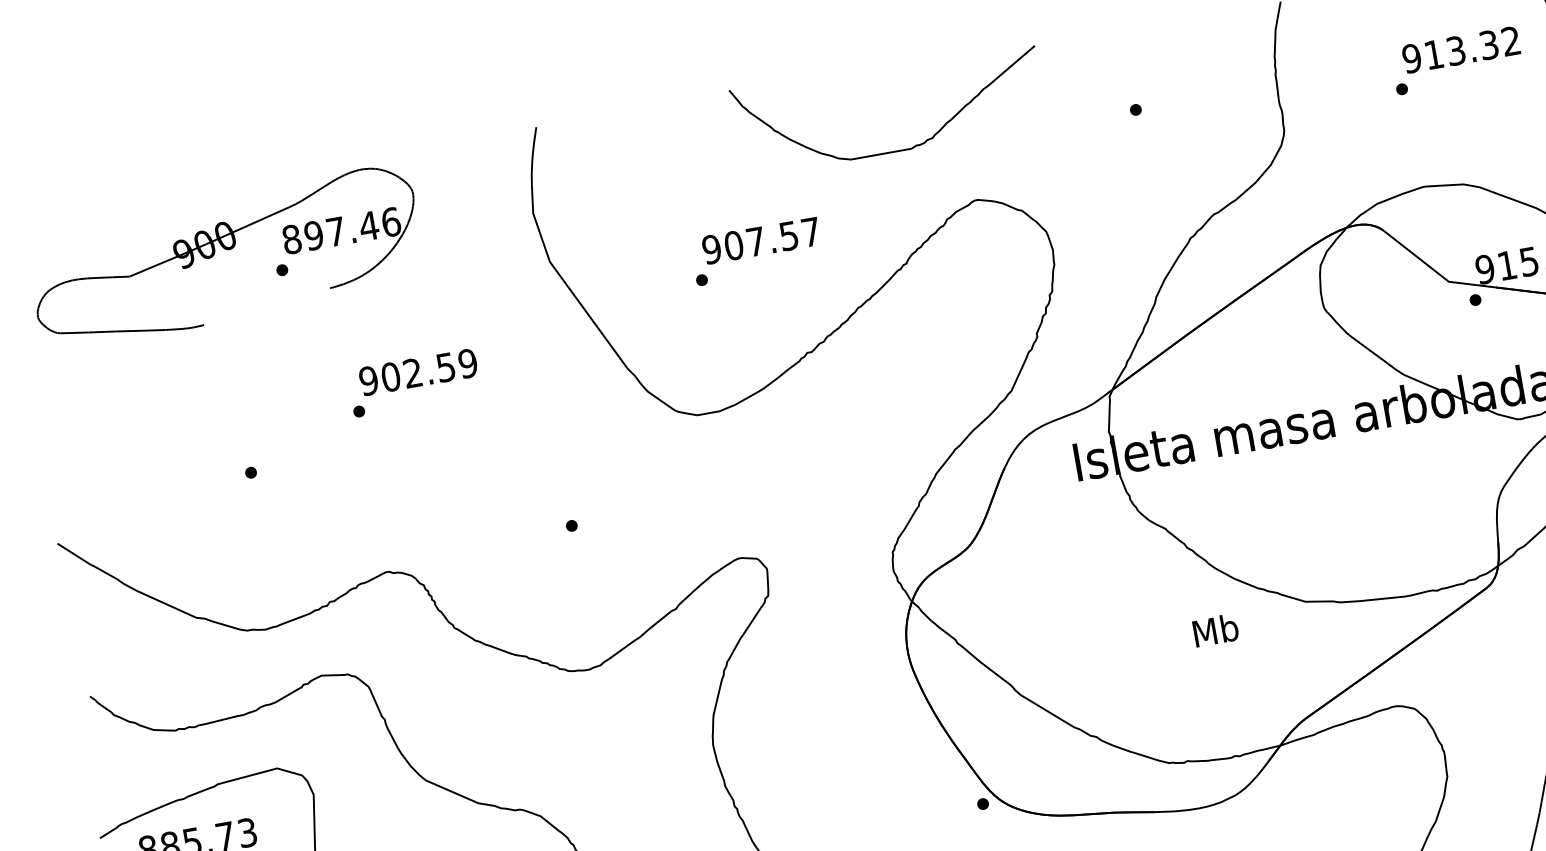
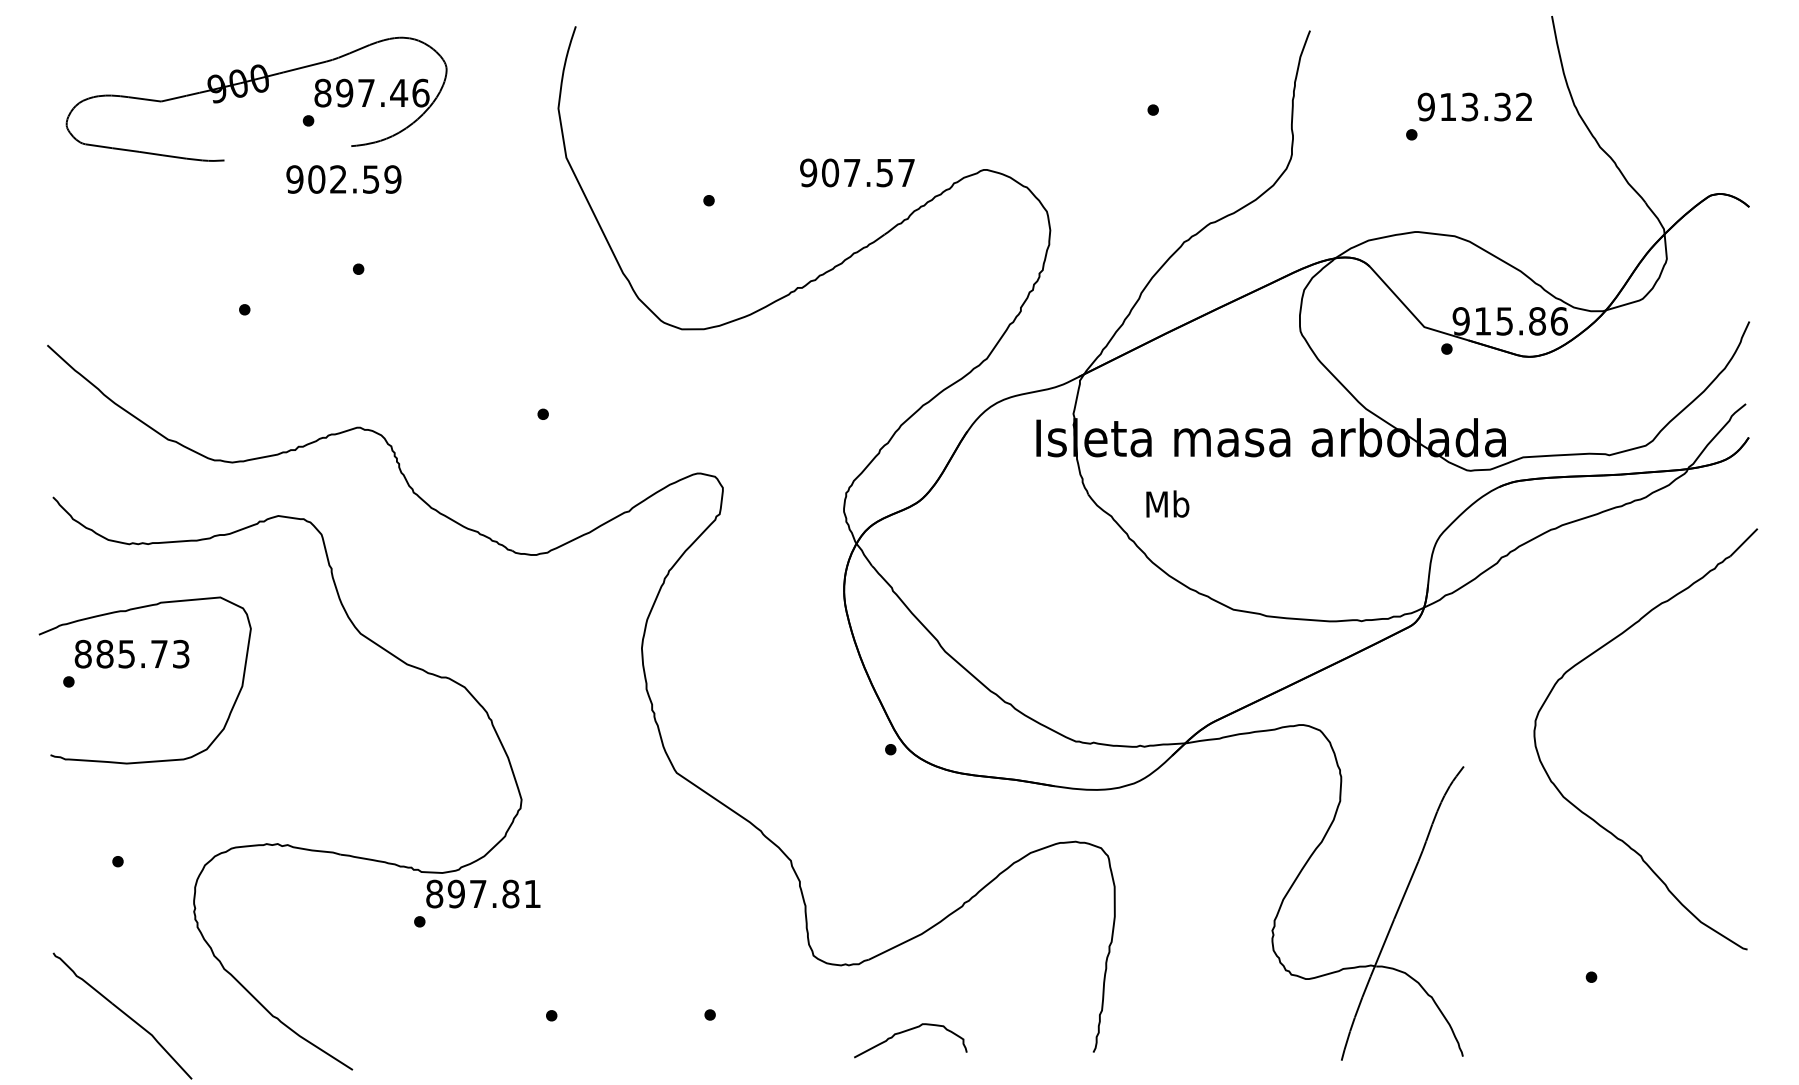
curve: (895, 150) -> (916, 108), removed
text: (761, 240) -> (857, 172), moved
text: (418, 372) -> (343, 179), moved
text: (1215, 629) -> (1167, 503), moved

